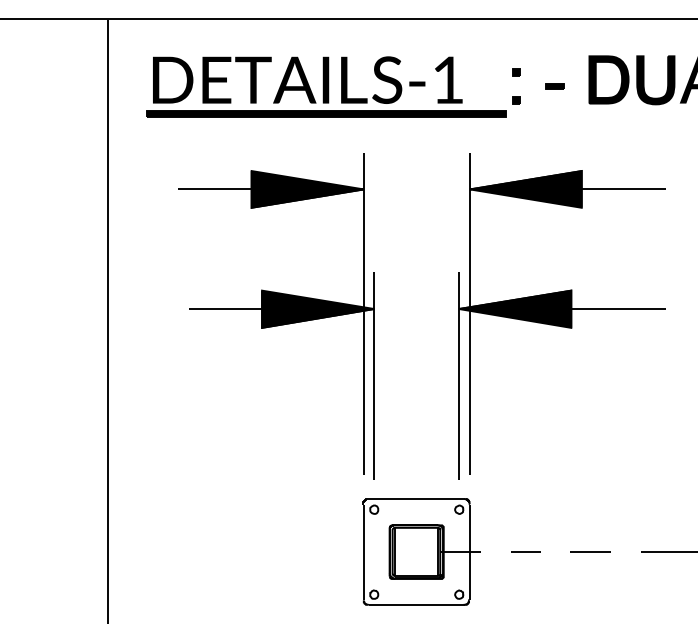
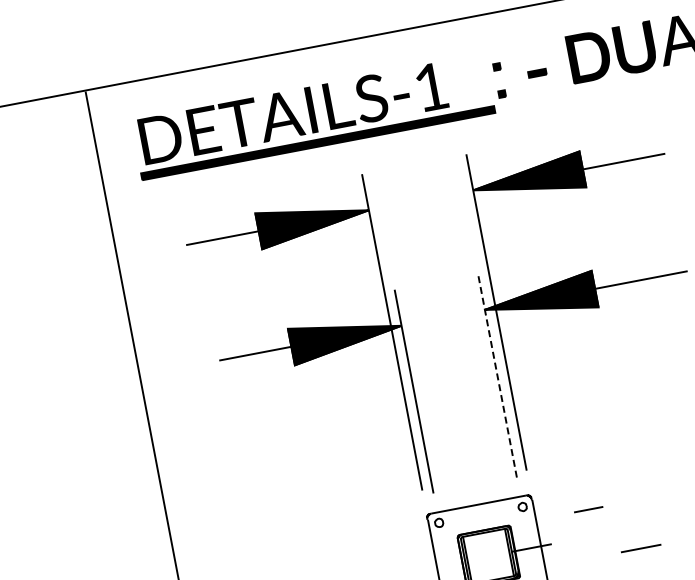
line: (459, 376) -> (497, 376), solid -> dashed
line: (525, 551) -> (588, 509), moved
line: (590, 551) -> (640, 548), moved

